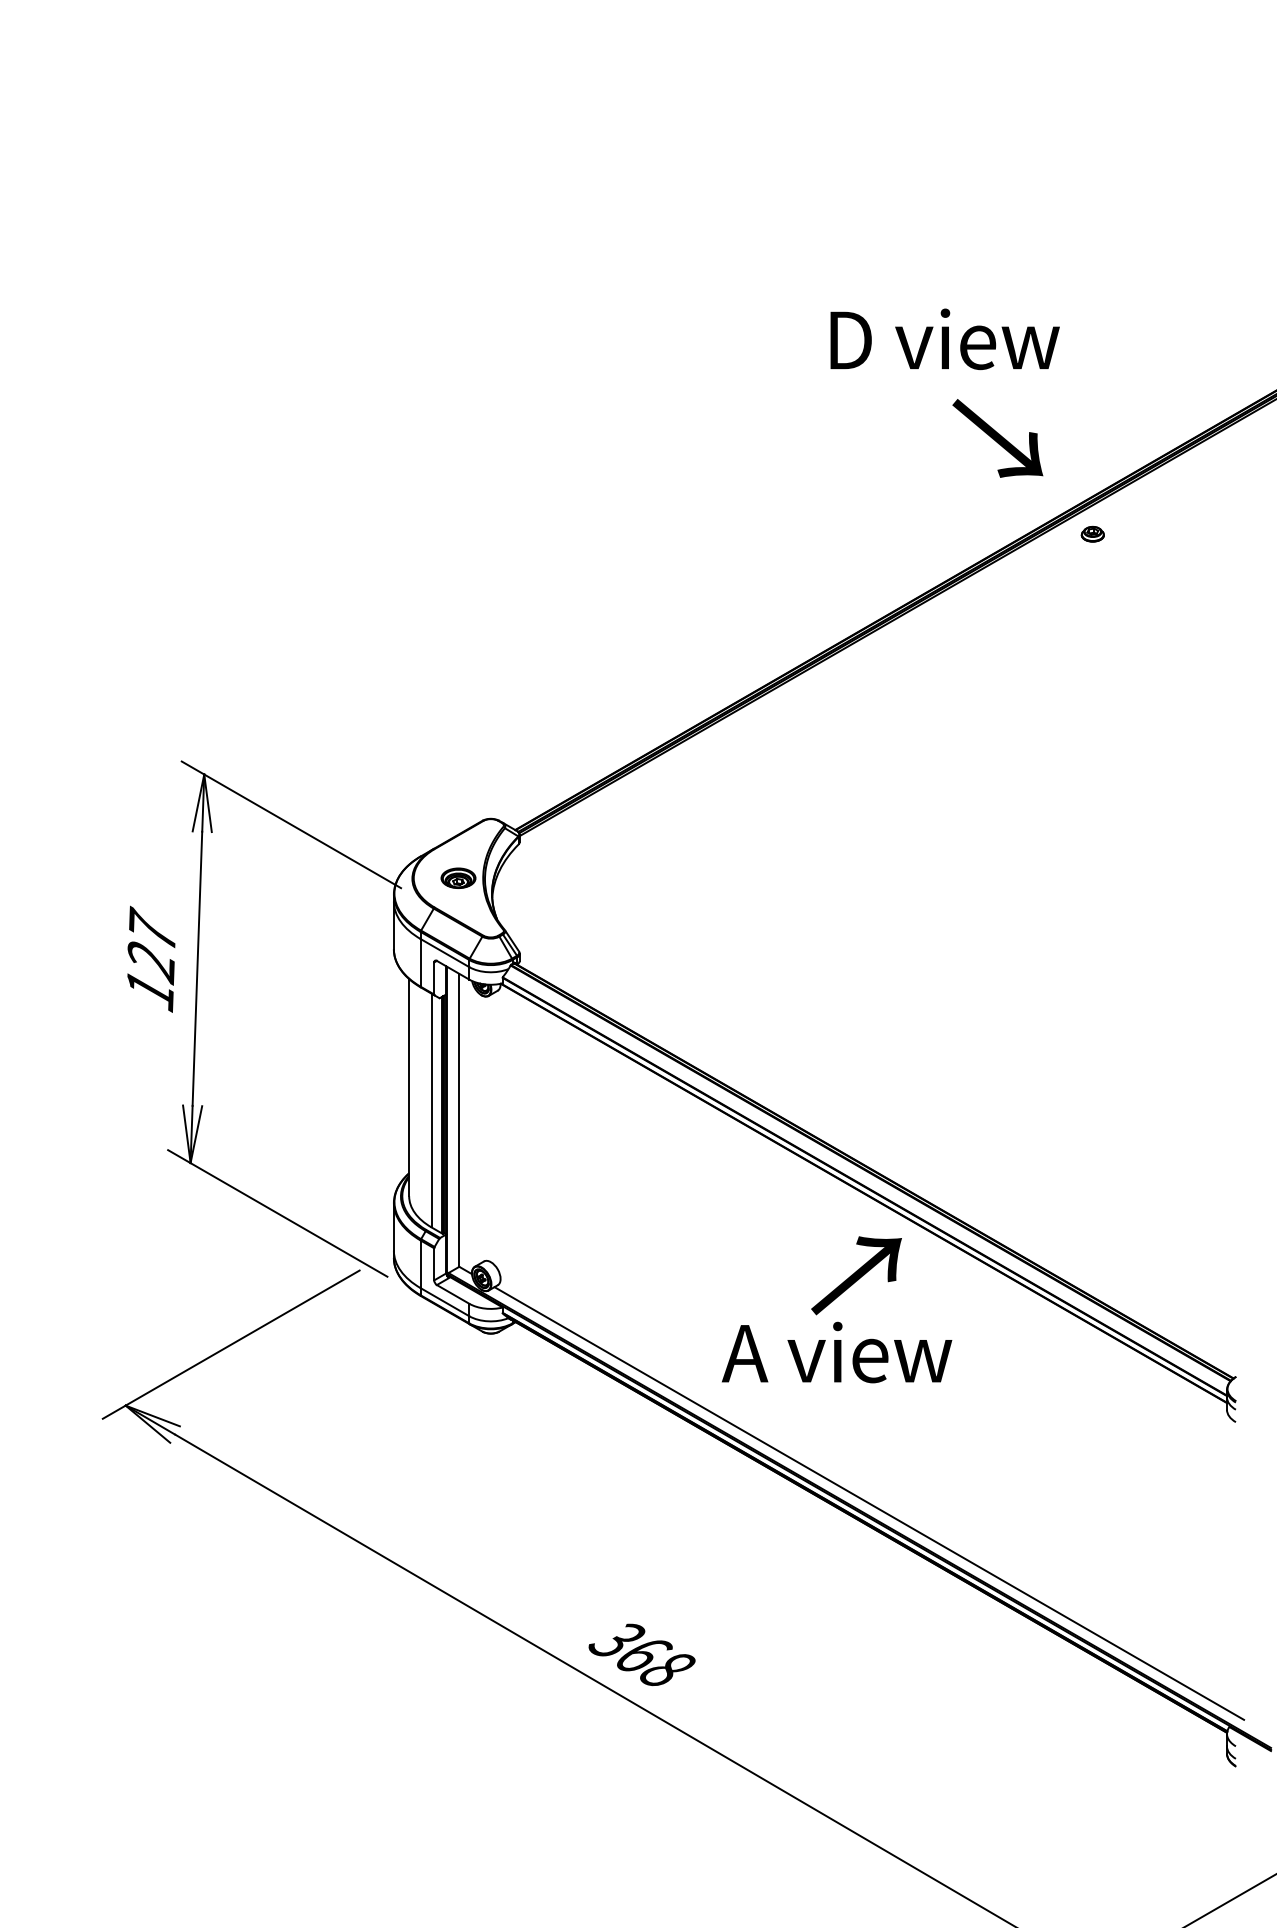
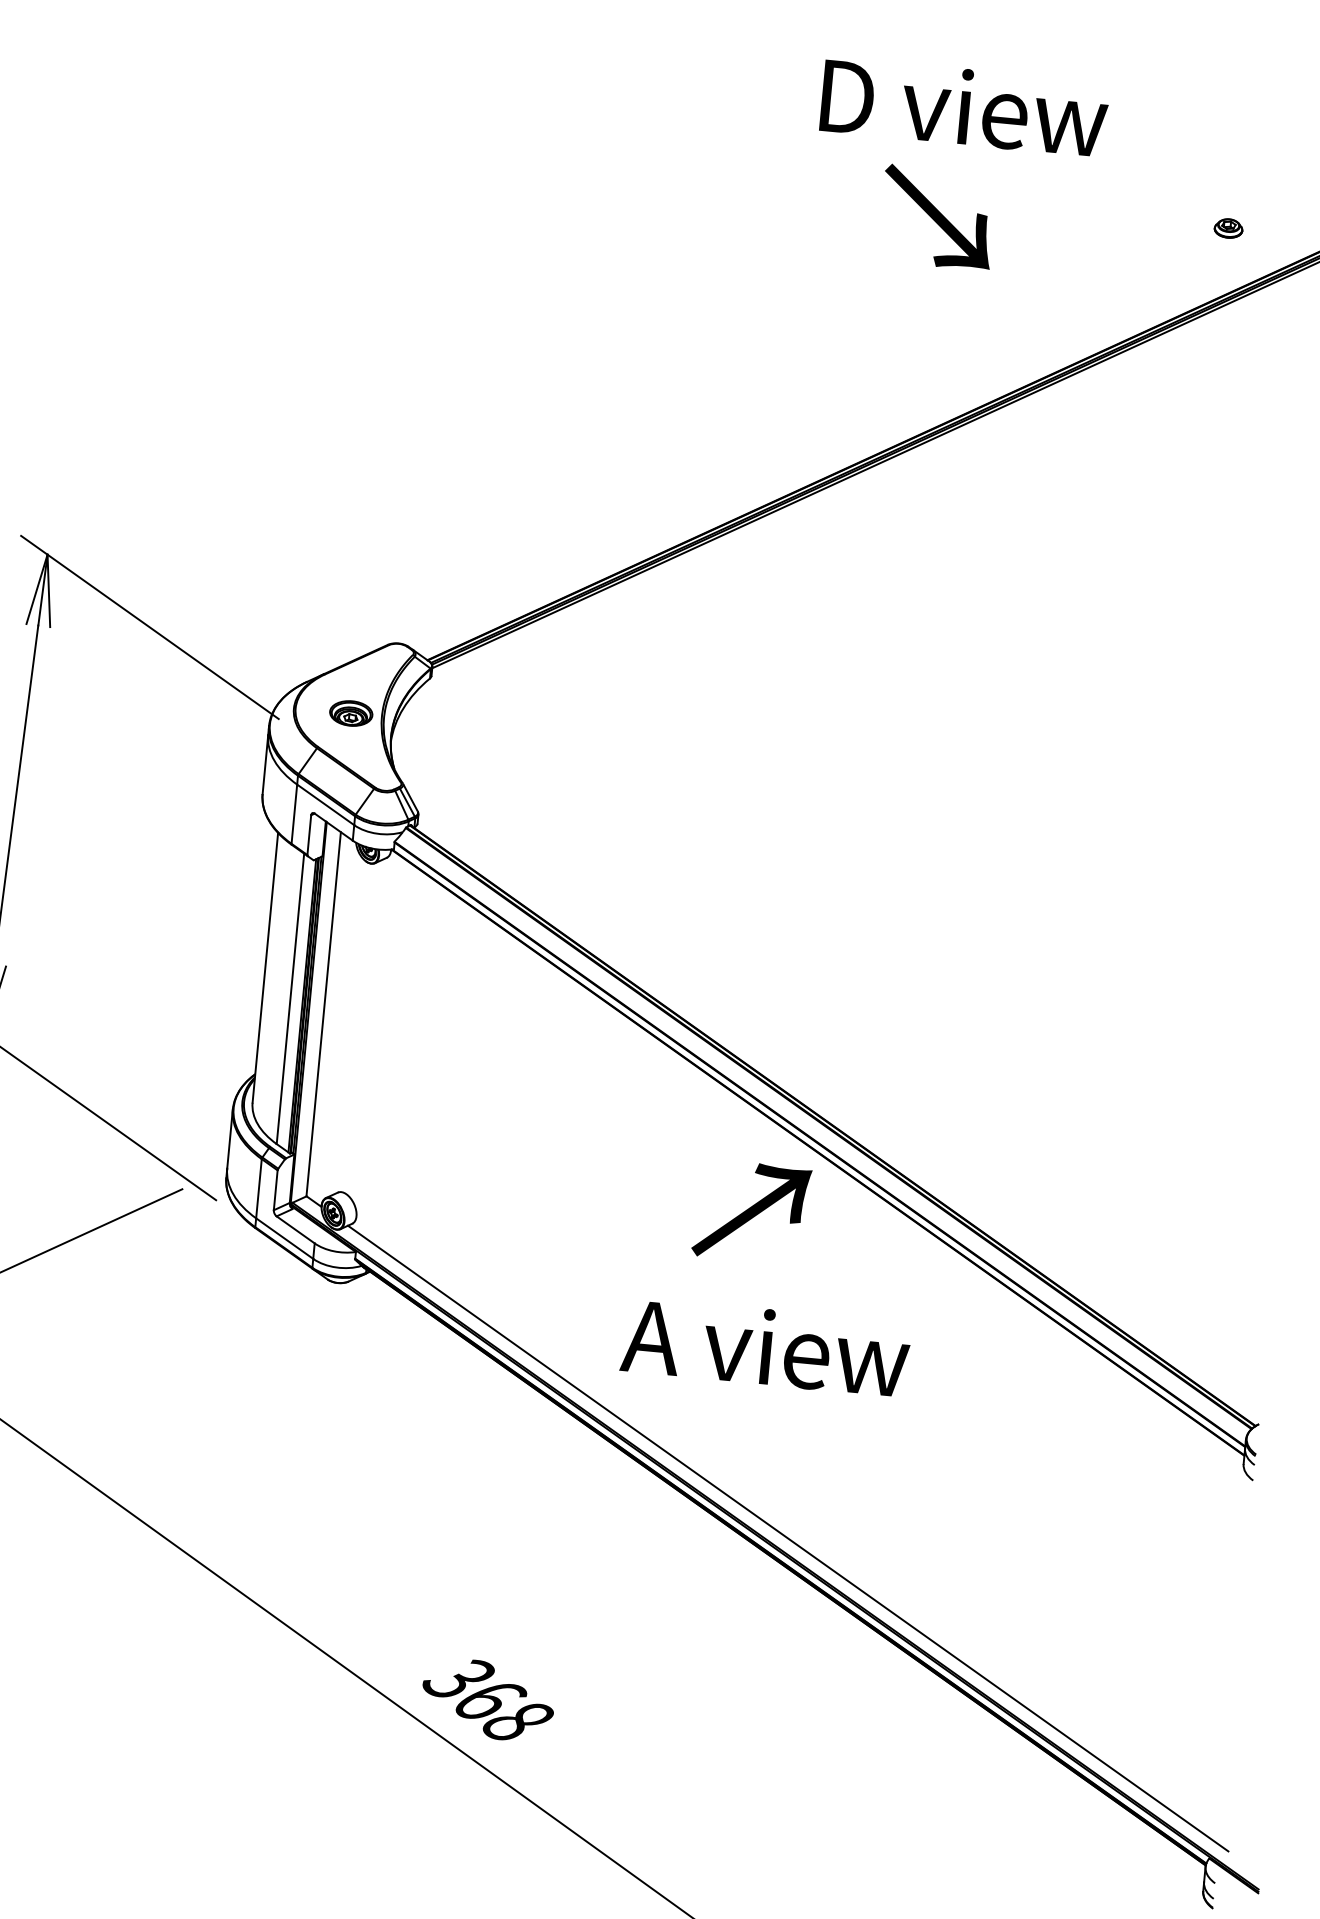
text: (944, 339) -> (963, 107), moved
text: (997, 438) -> (937, 217), moved
part: (1092, 533) -> (1228, 227), moved
text: (856, 1275) -> (751, 1211), moved

